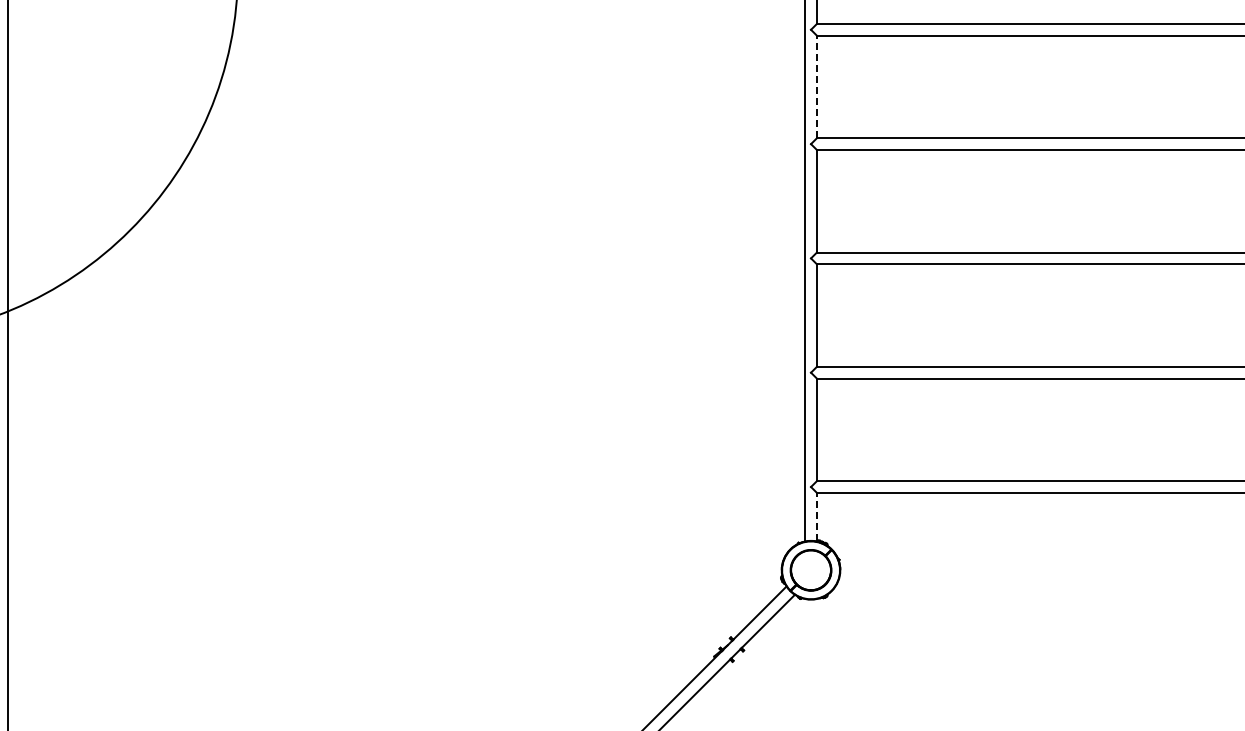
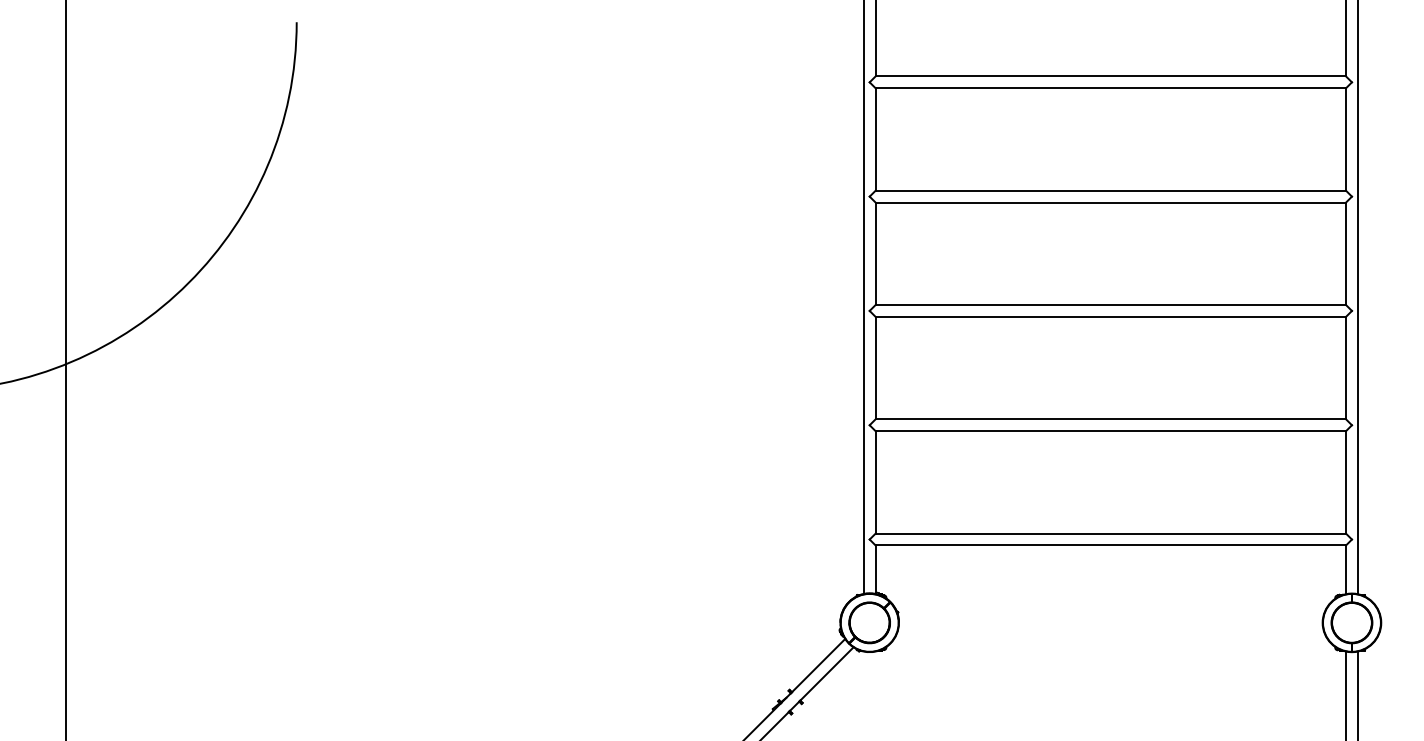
line: (816, 86) -> (875, 139), dashed -> solid
line: (816, 516) -> (875, 569), dashed -> solid

